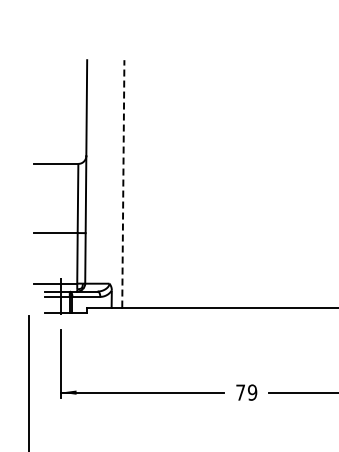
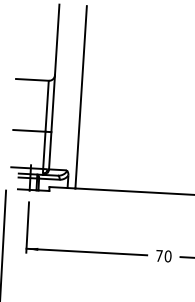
line: (123, 183) -> (81, 97), dashed -> solid
text: (252, 392) -> (168, 256), 79 -> 70

